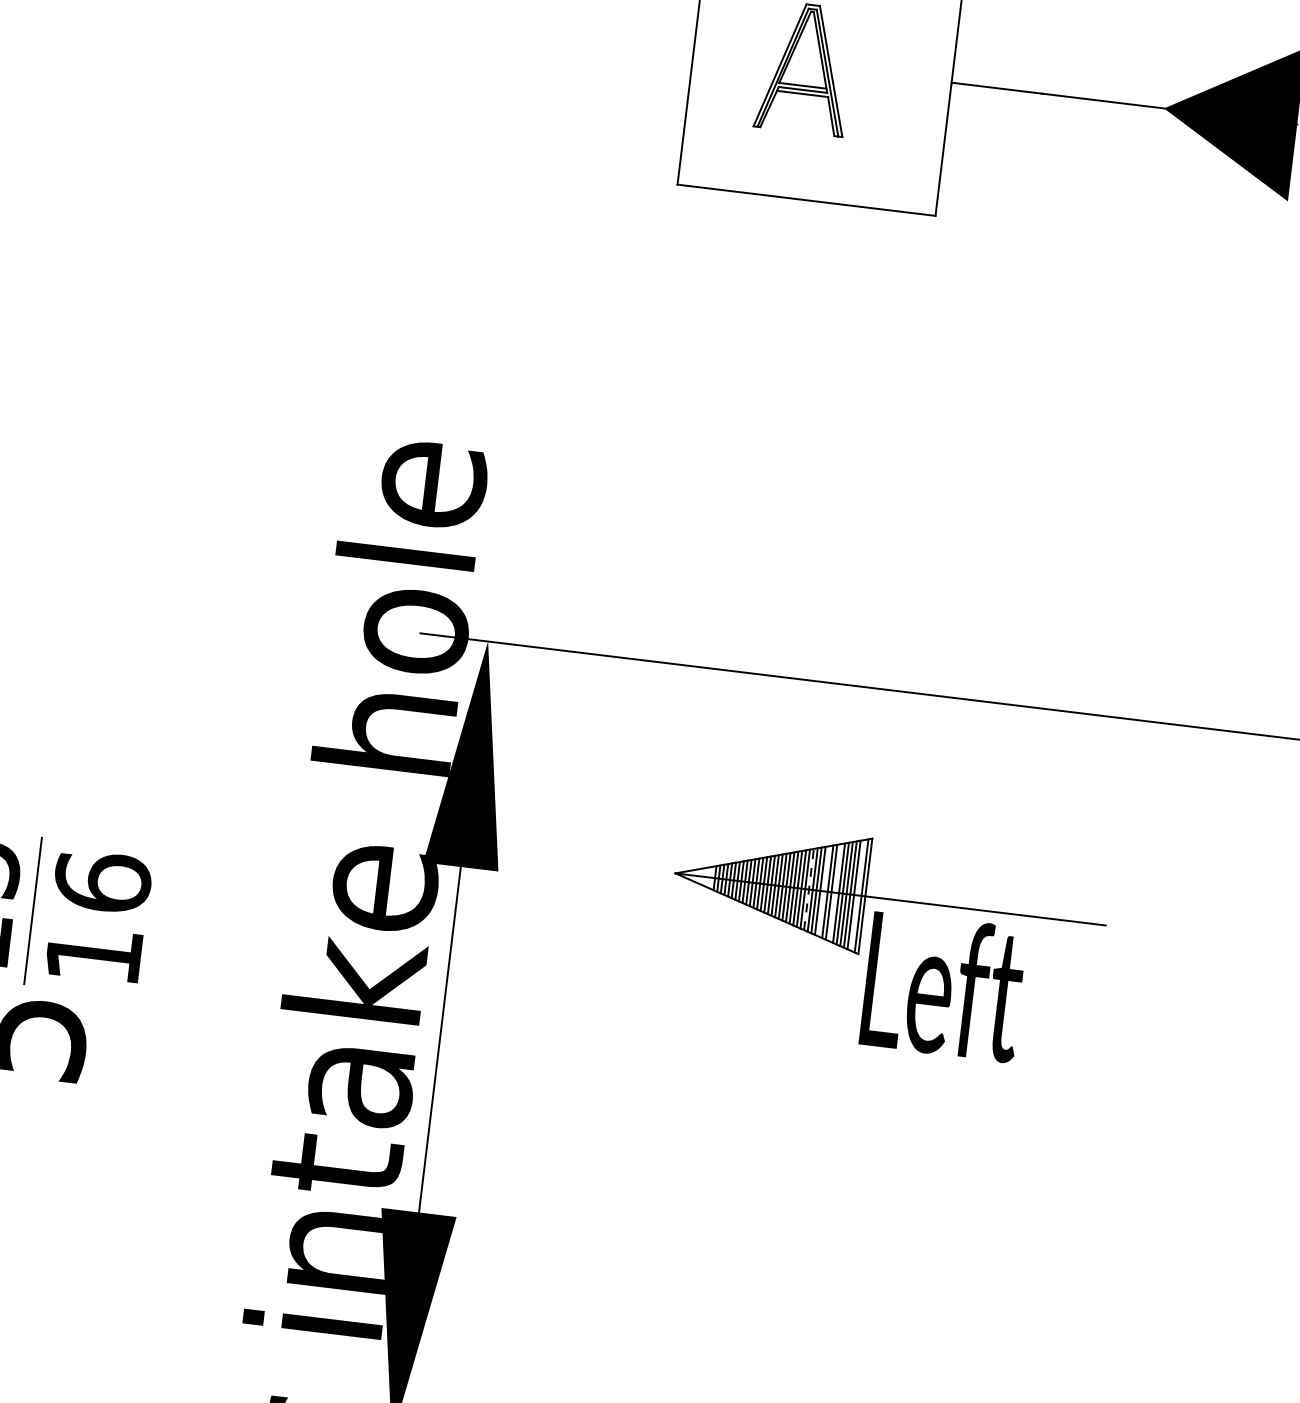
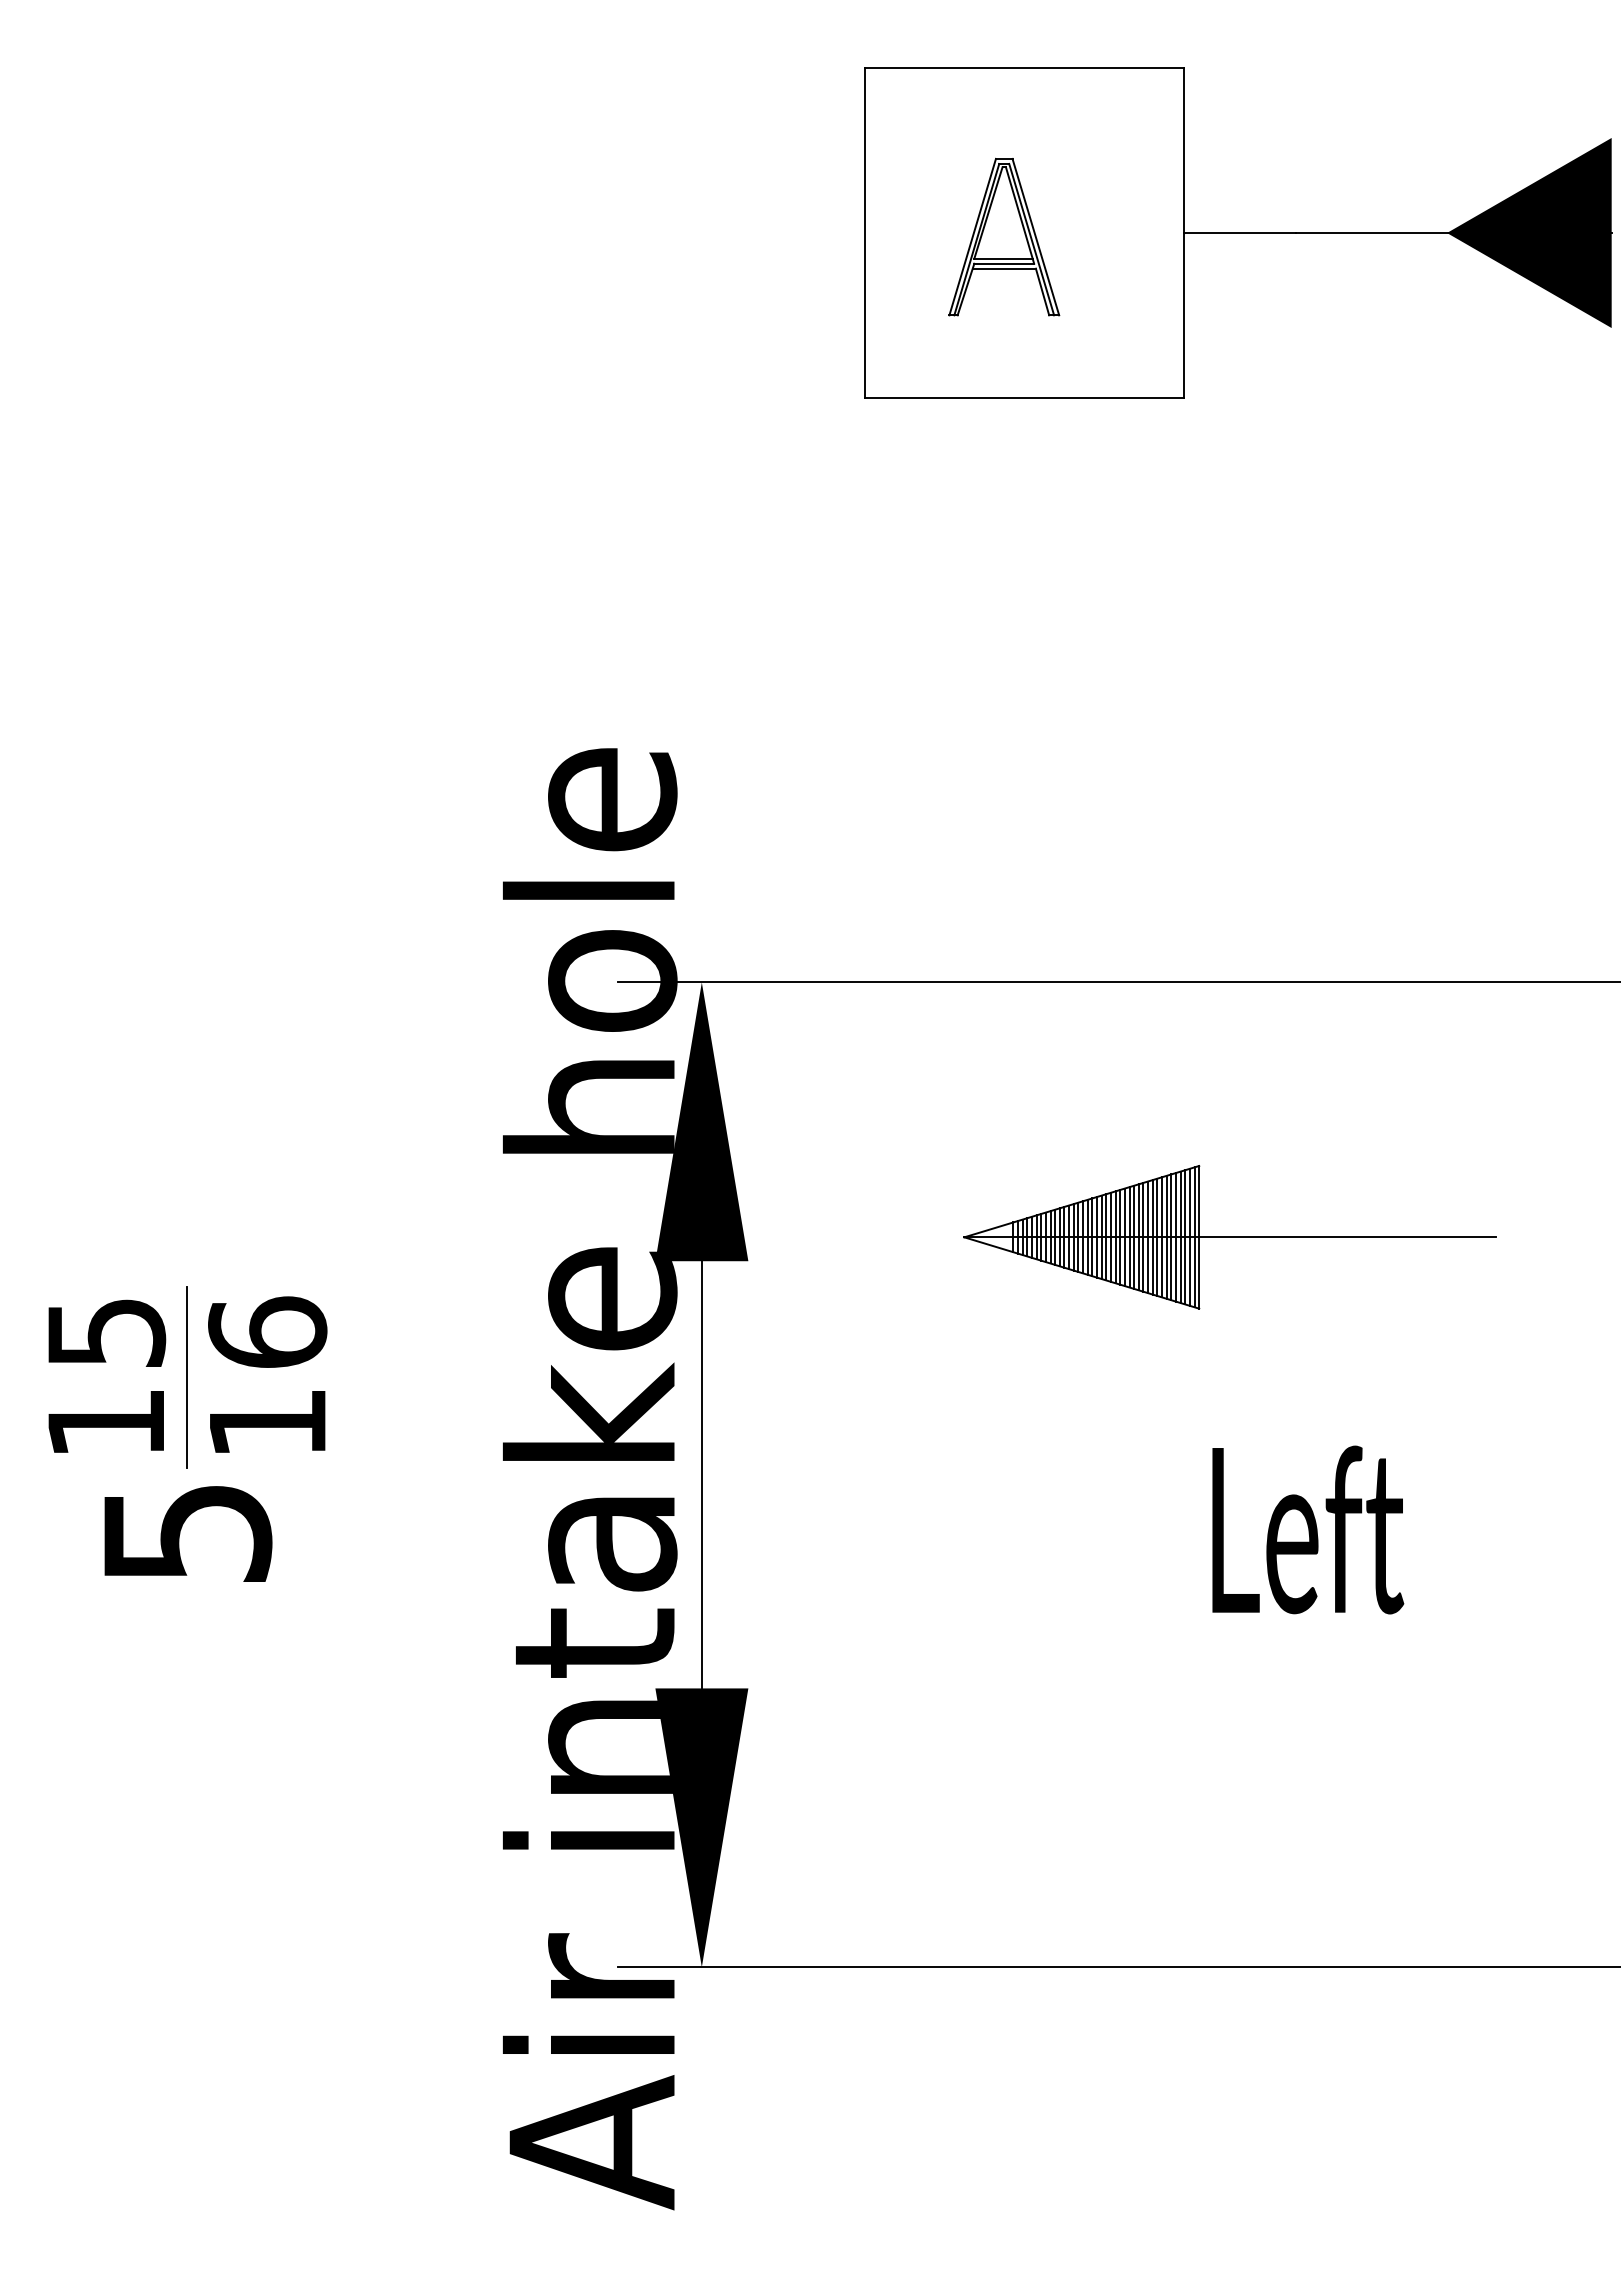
line: (809, 888) -> (1129, 1236), dashed -> solid
line: (824, 891) -> (1148, 1237), added
line: (835, 892) -> (1162, 1237), added
line: (857, 894) -> (1189, 1236), added
text: (944, 986) -> (1308, 1529), moved

